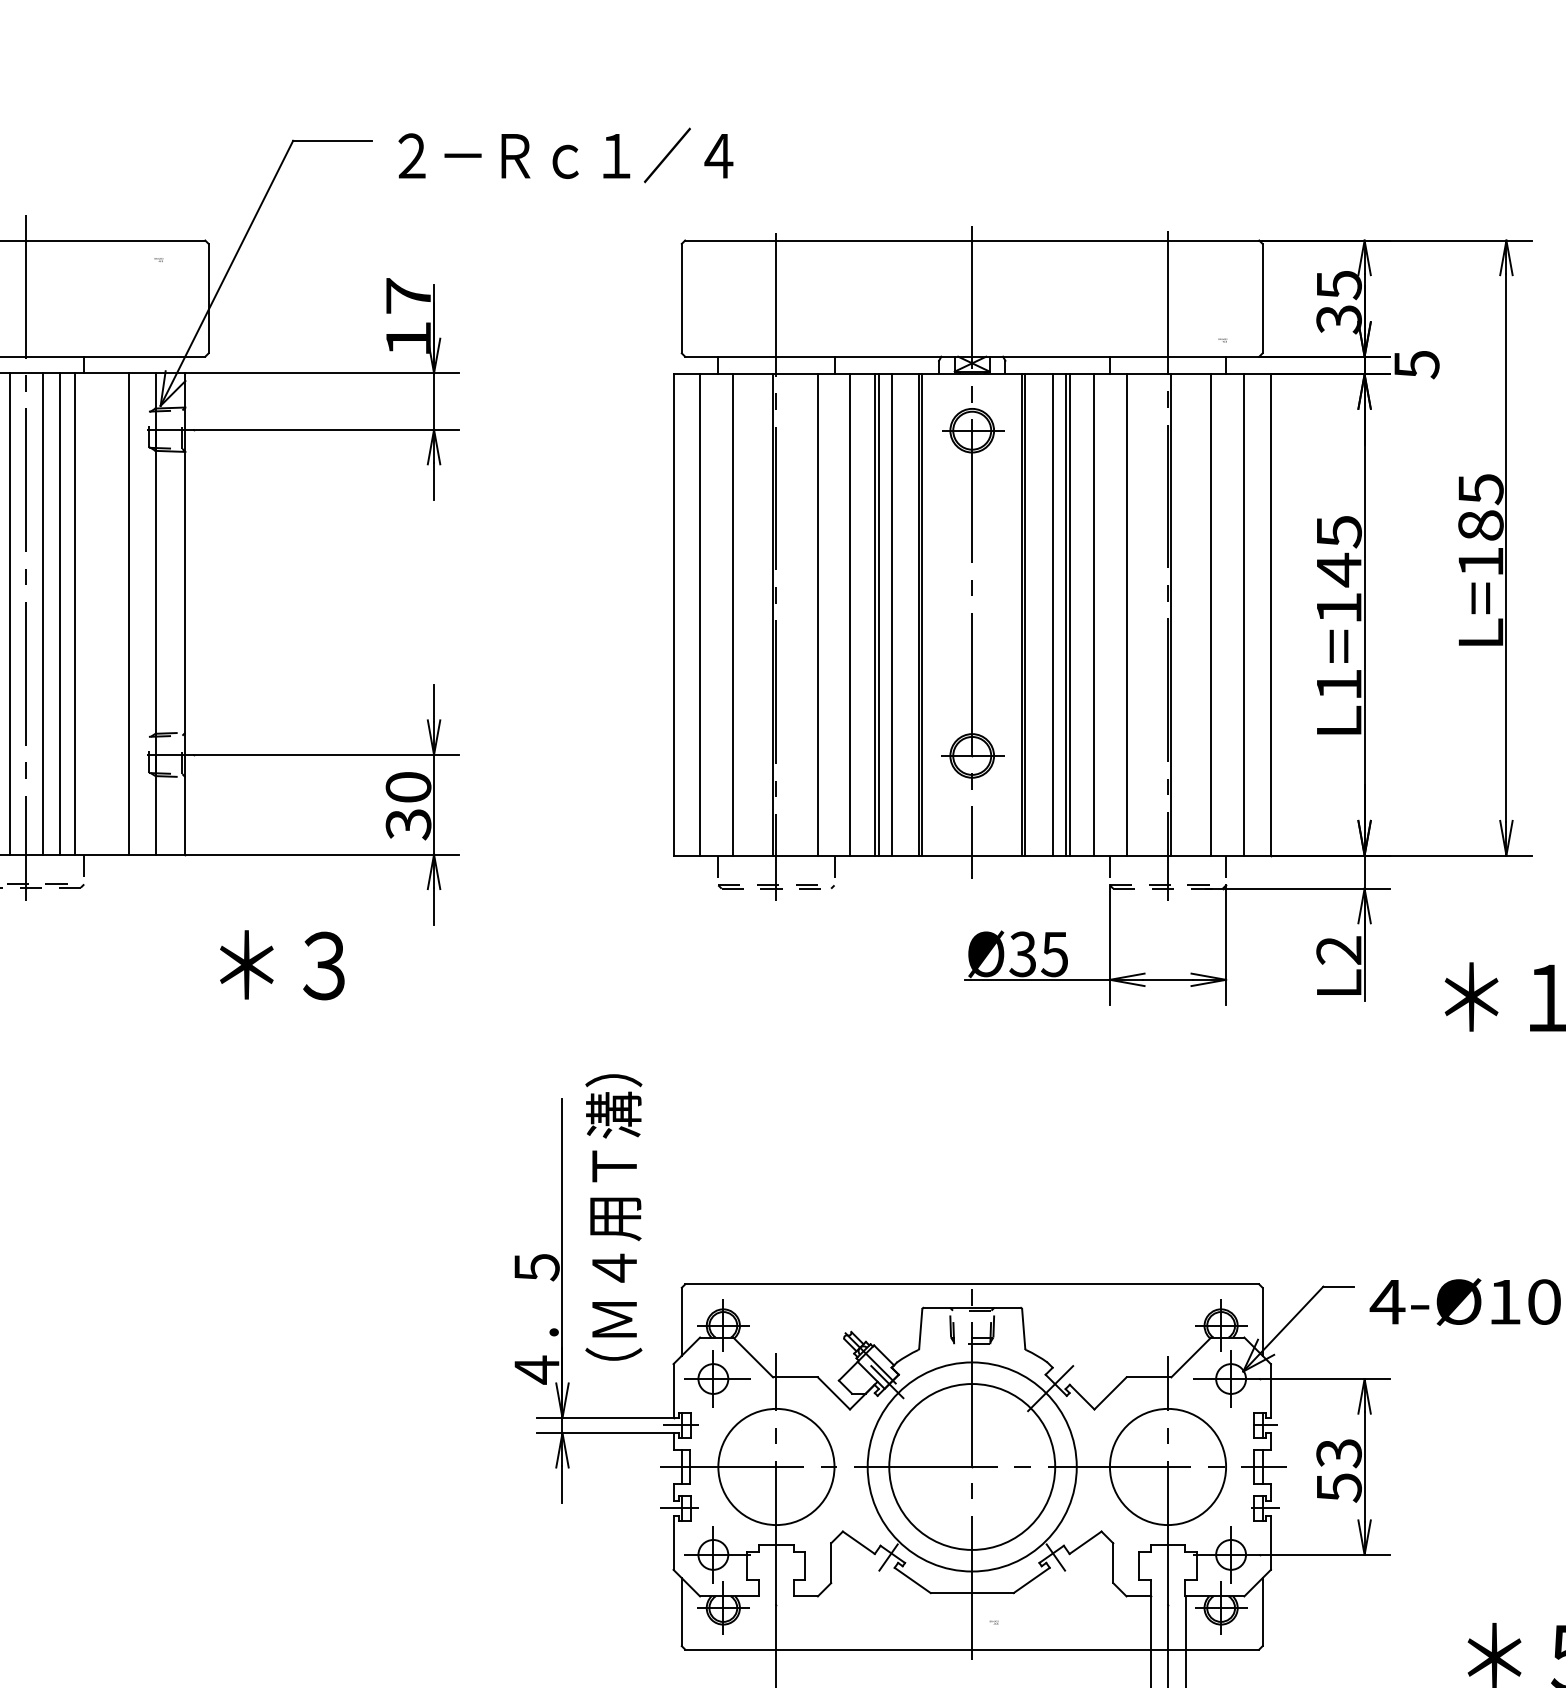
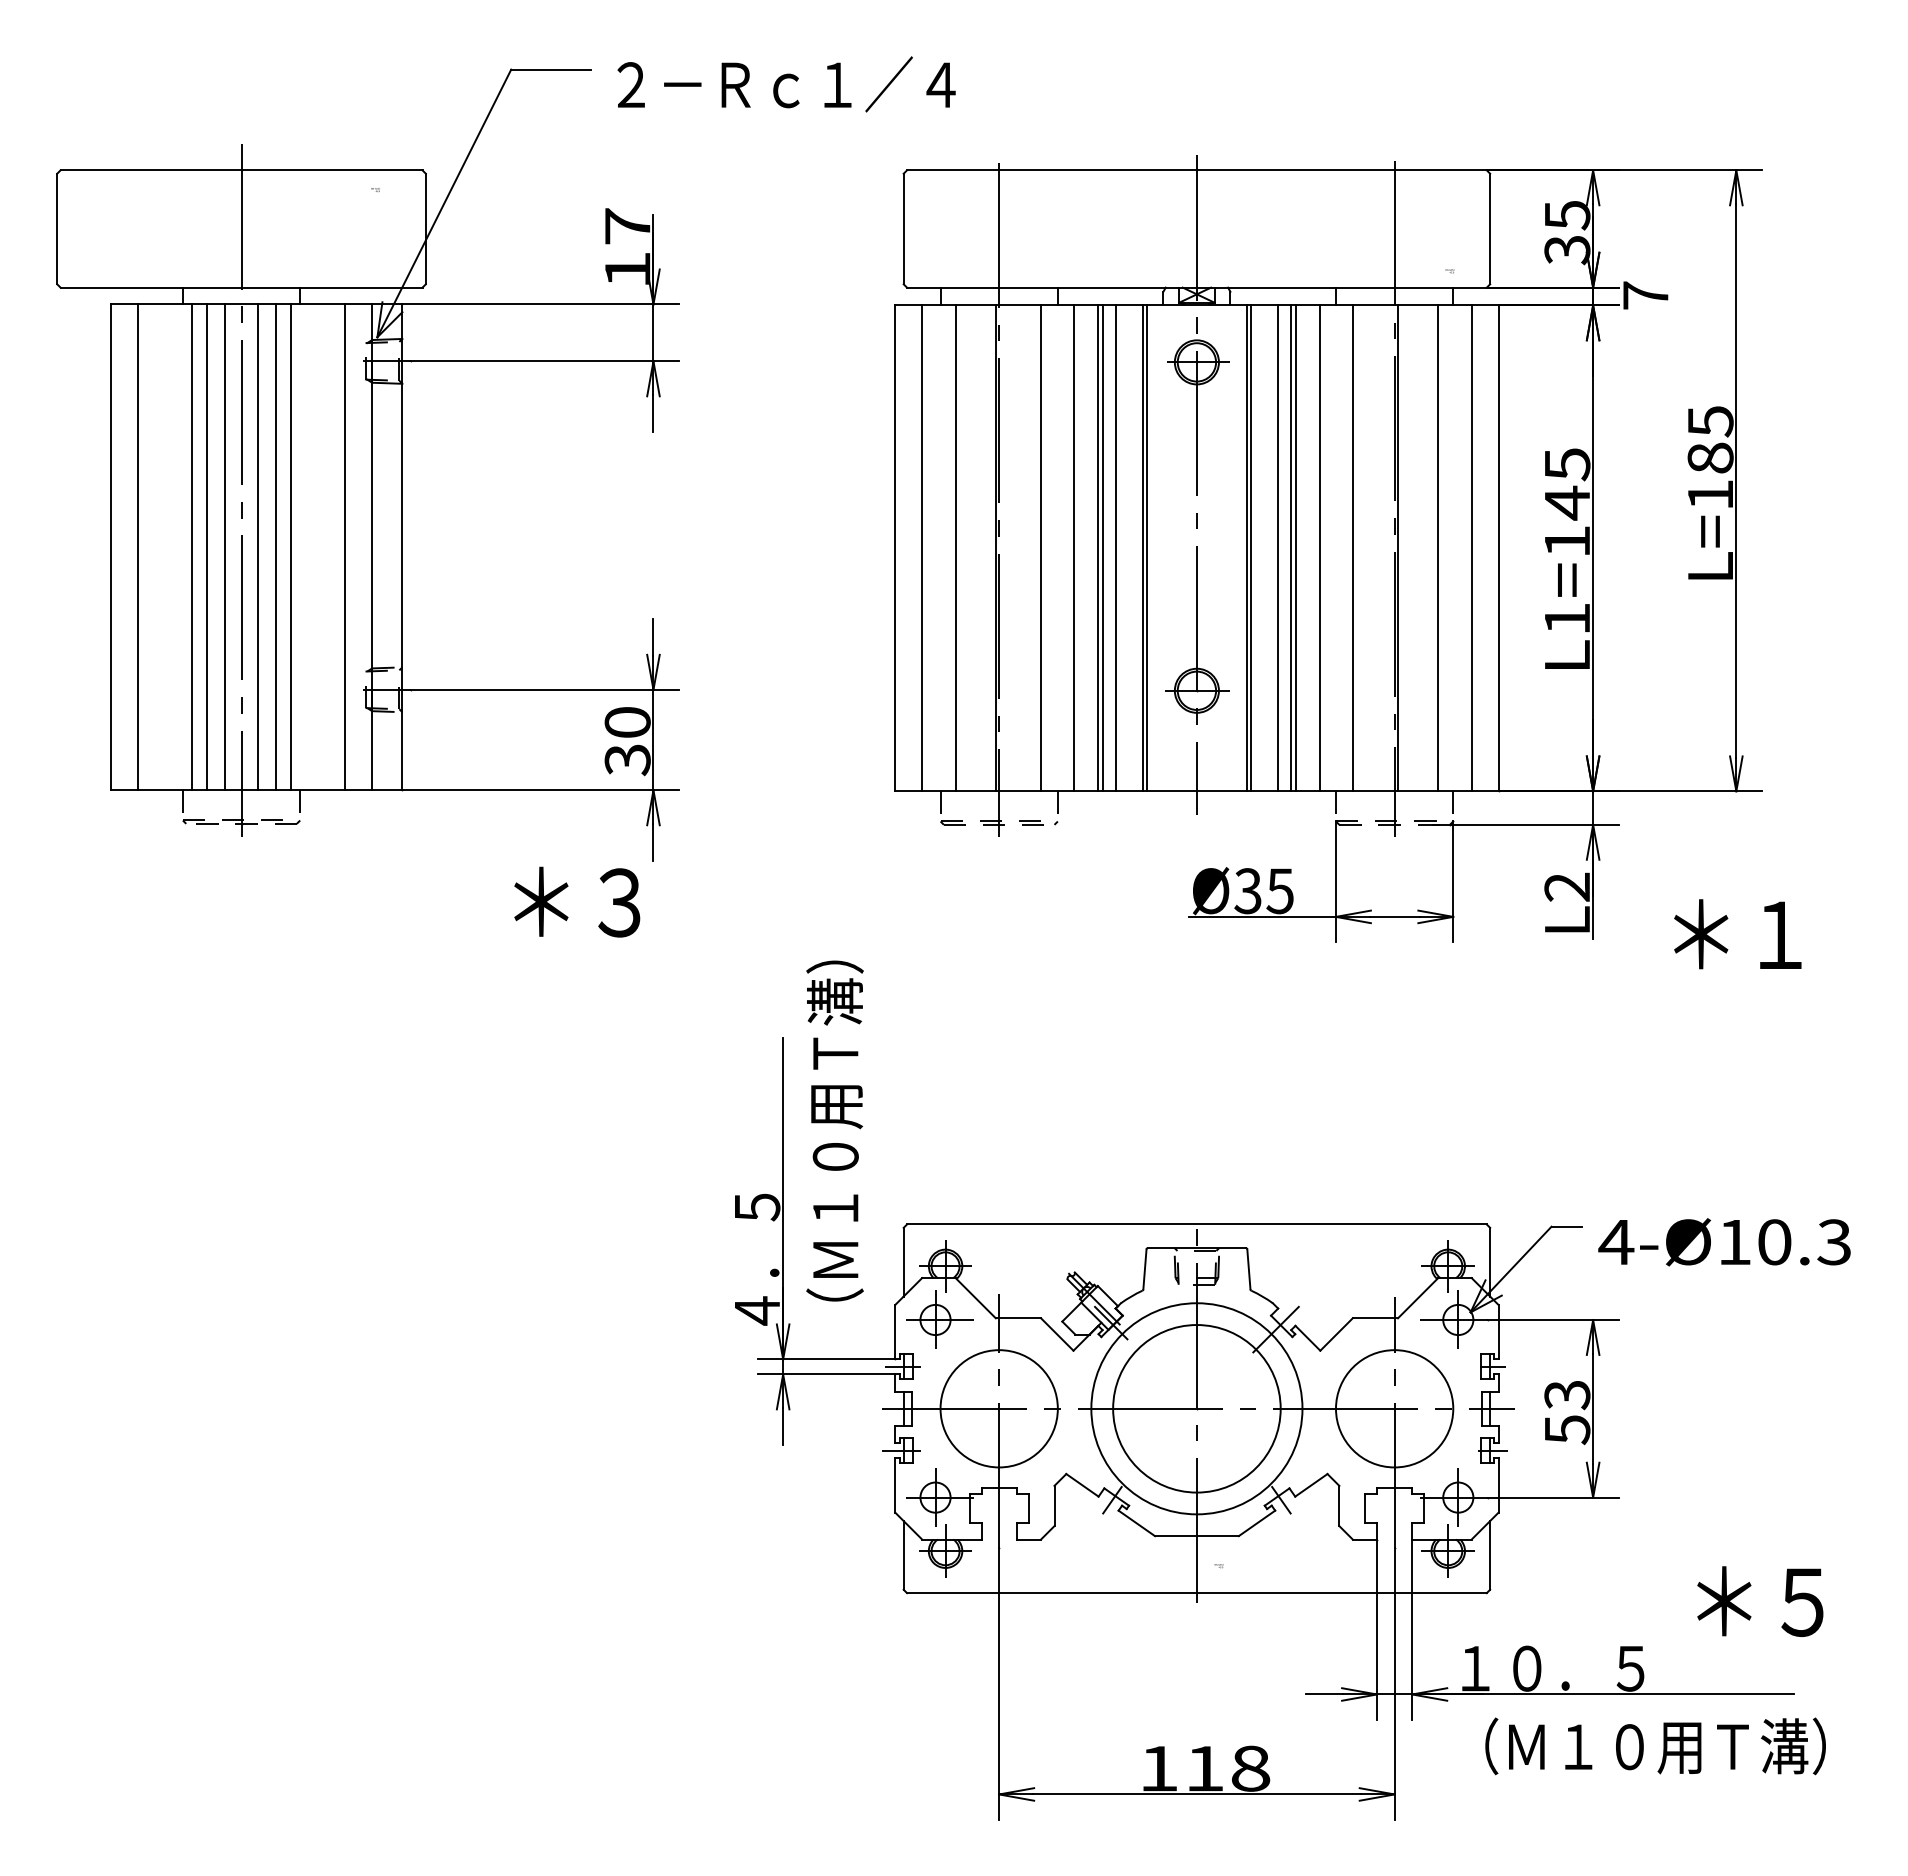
text: (1416, 364) -> (1645, 295), 5 -> 7
text: (282, 964) -> (577, 901), moved
text: (613, 1152) -> (834, 1091), （Ｍ４用Ｔ溝） -> （Ｍ１０用Ｔ溝）

